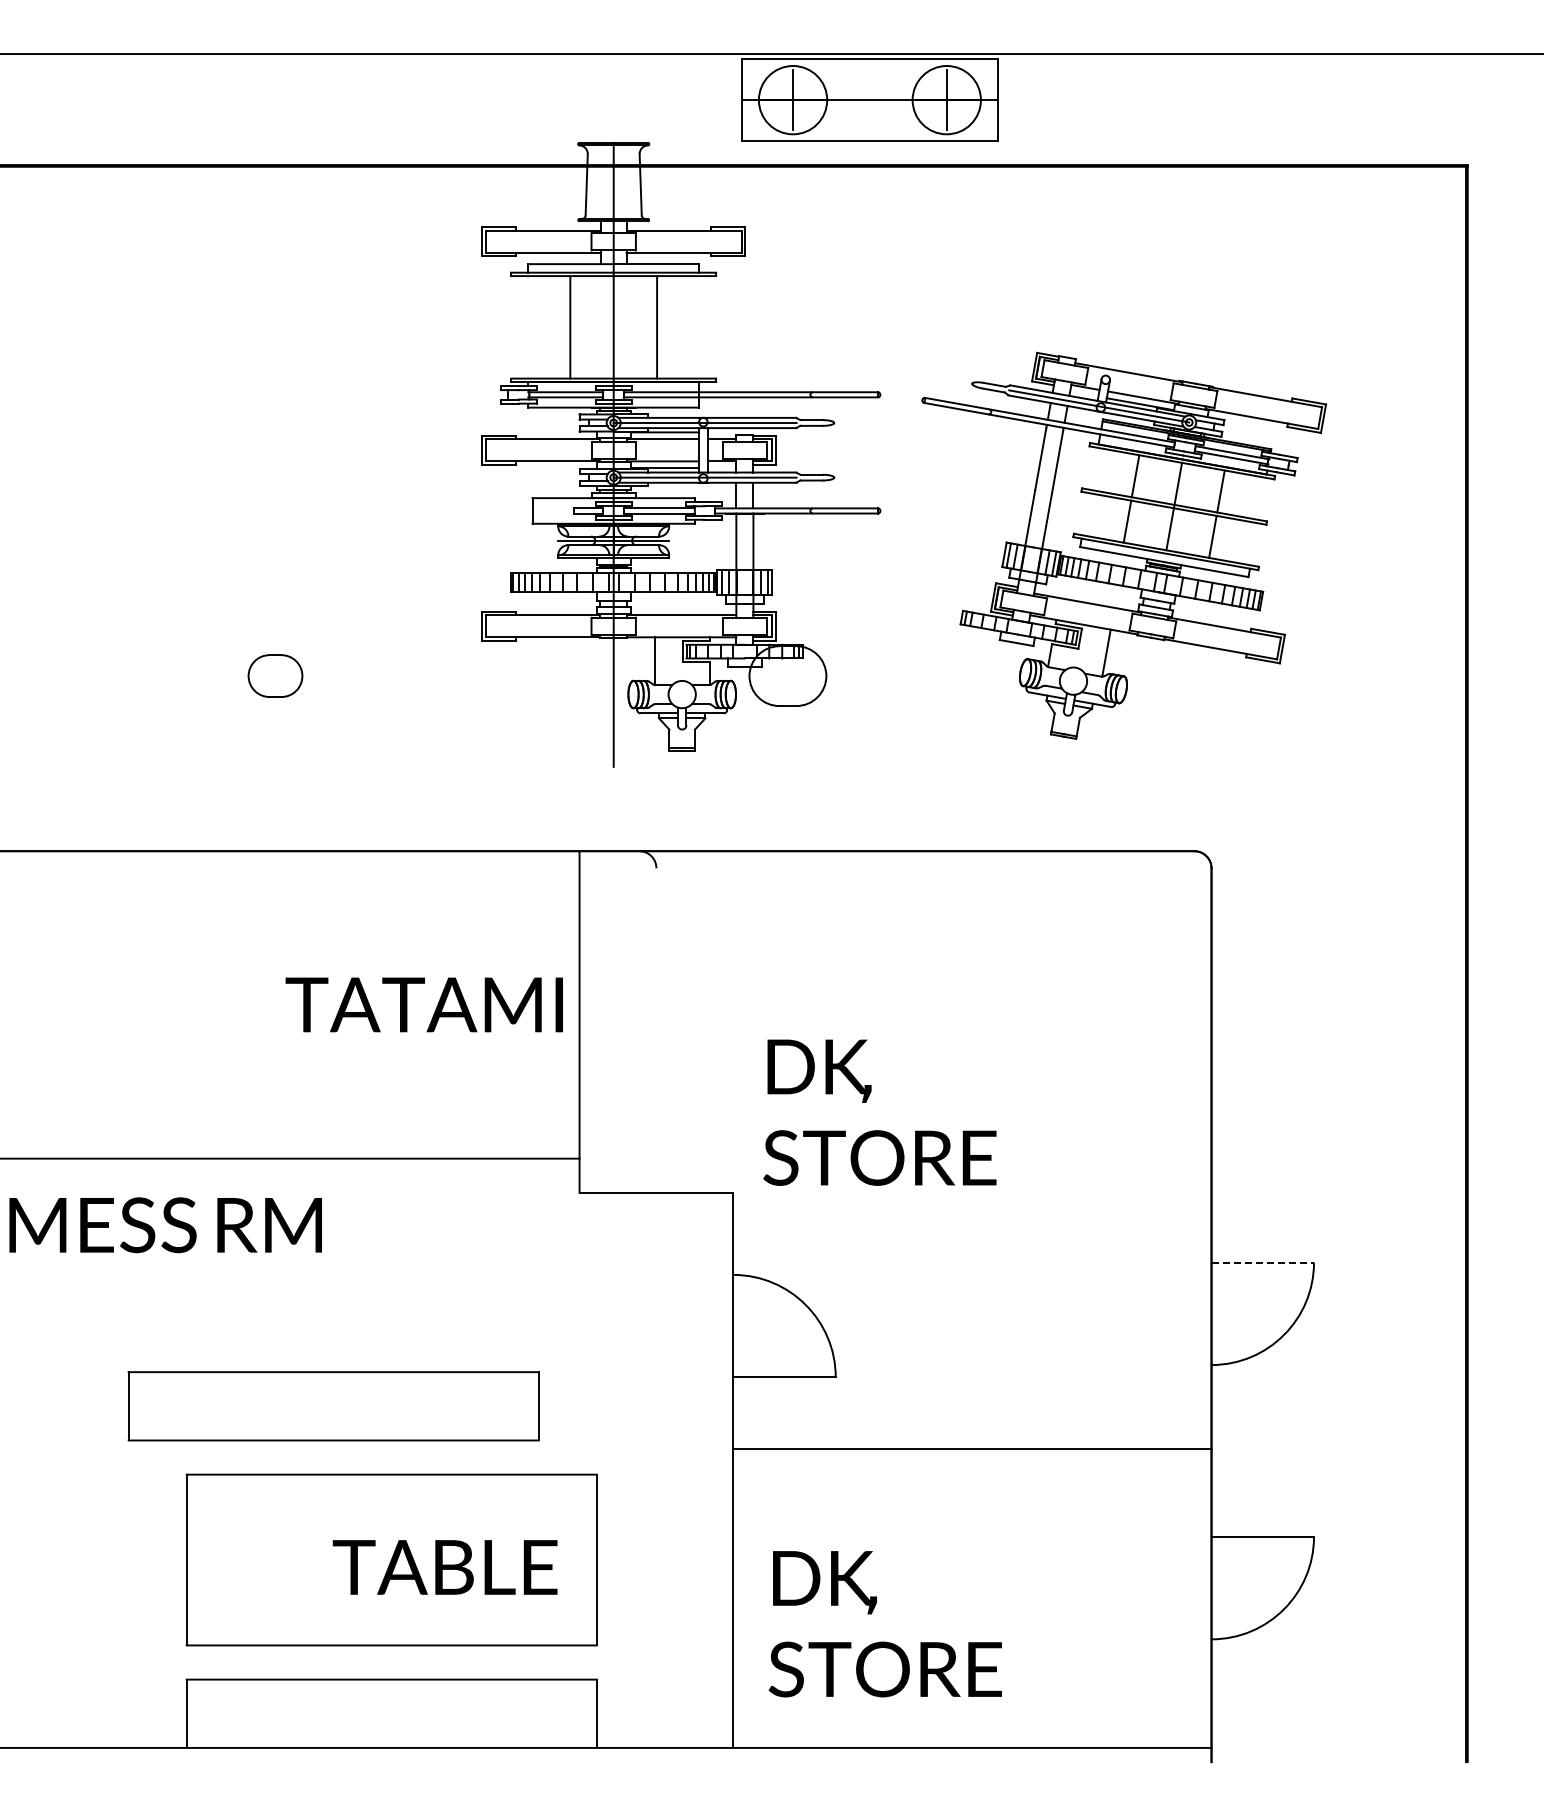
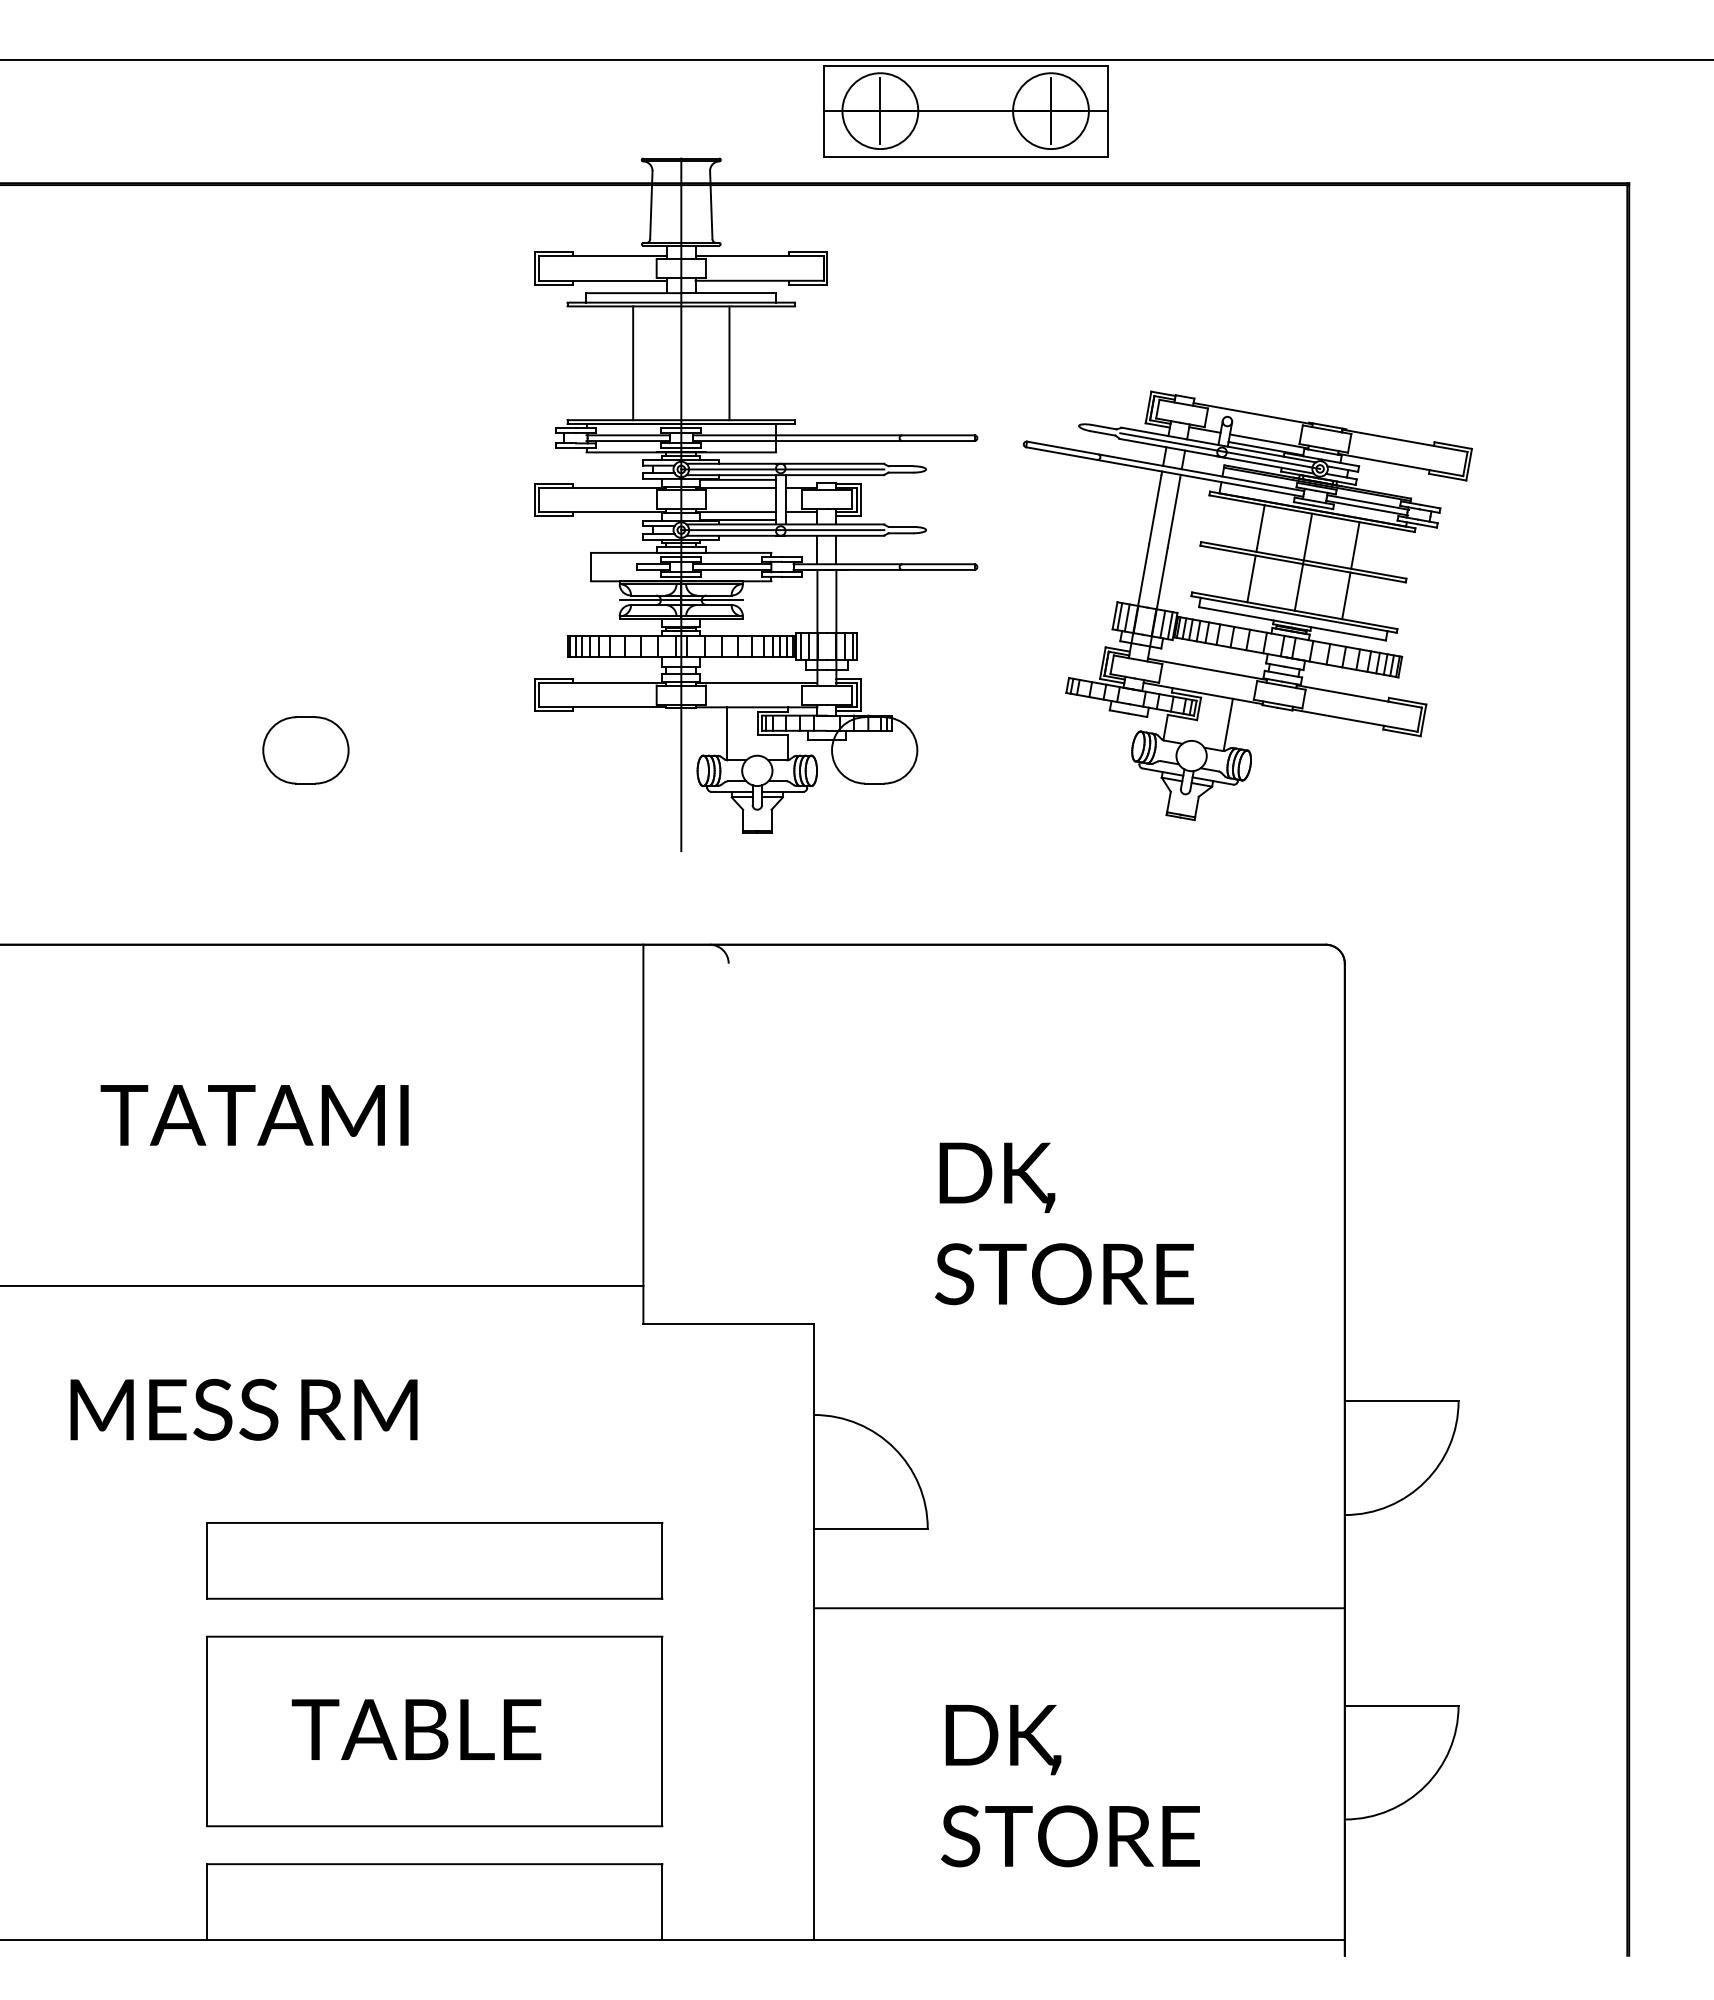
part: (275, 675) -> (305, 749), size x1.43
text: (423, 1004) -> (253, 1114), moved
text: (879, 1112) -> (1063, 1223), moved
text: (165, 1225) -> (243, 1410), moved
line: (1263, 1262) -> (1402, 1401), dashed -> solid
part: (333, 1406) -> (434, 1561), moved
text: (444, 1567) -> (415, 1729), moved
text: (884, 1624) -> (1069, 1786), moved

